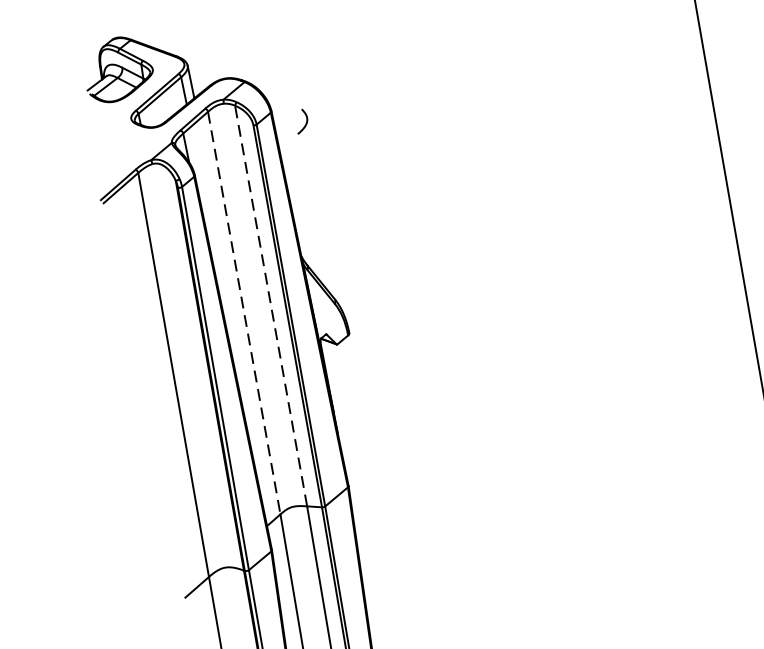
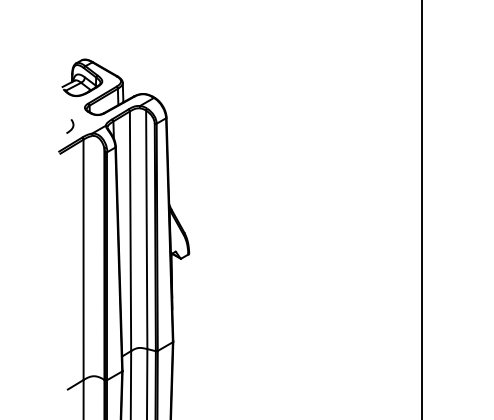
curve: (304, 122) -> (71, 127), moved
line: (270, 305) -> (146, 229), dashed -> solid
line: (244, 313) -> (130, 231), dashed -> solid

